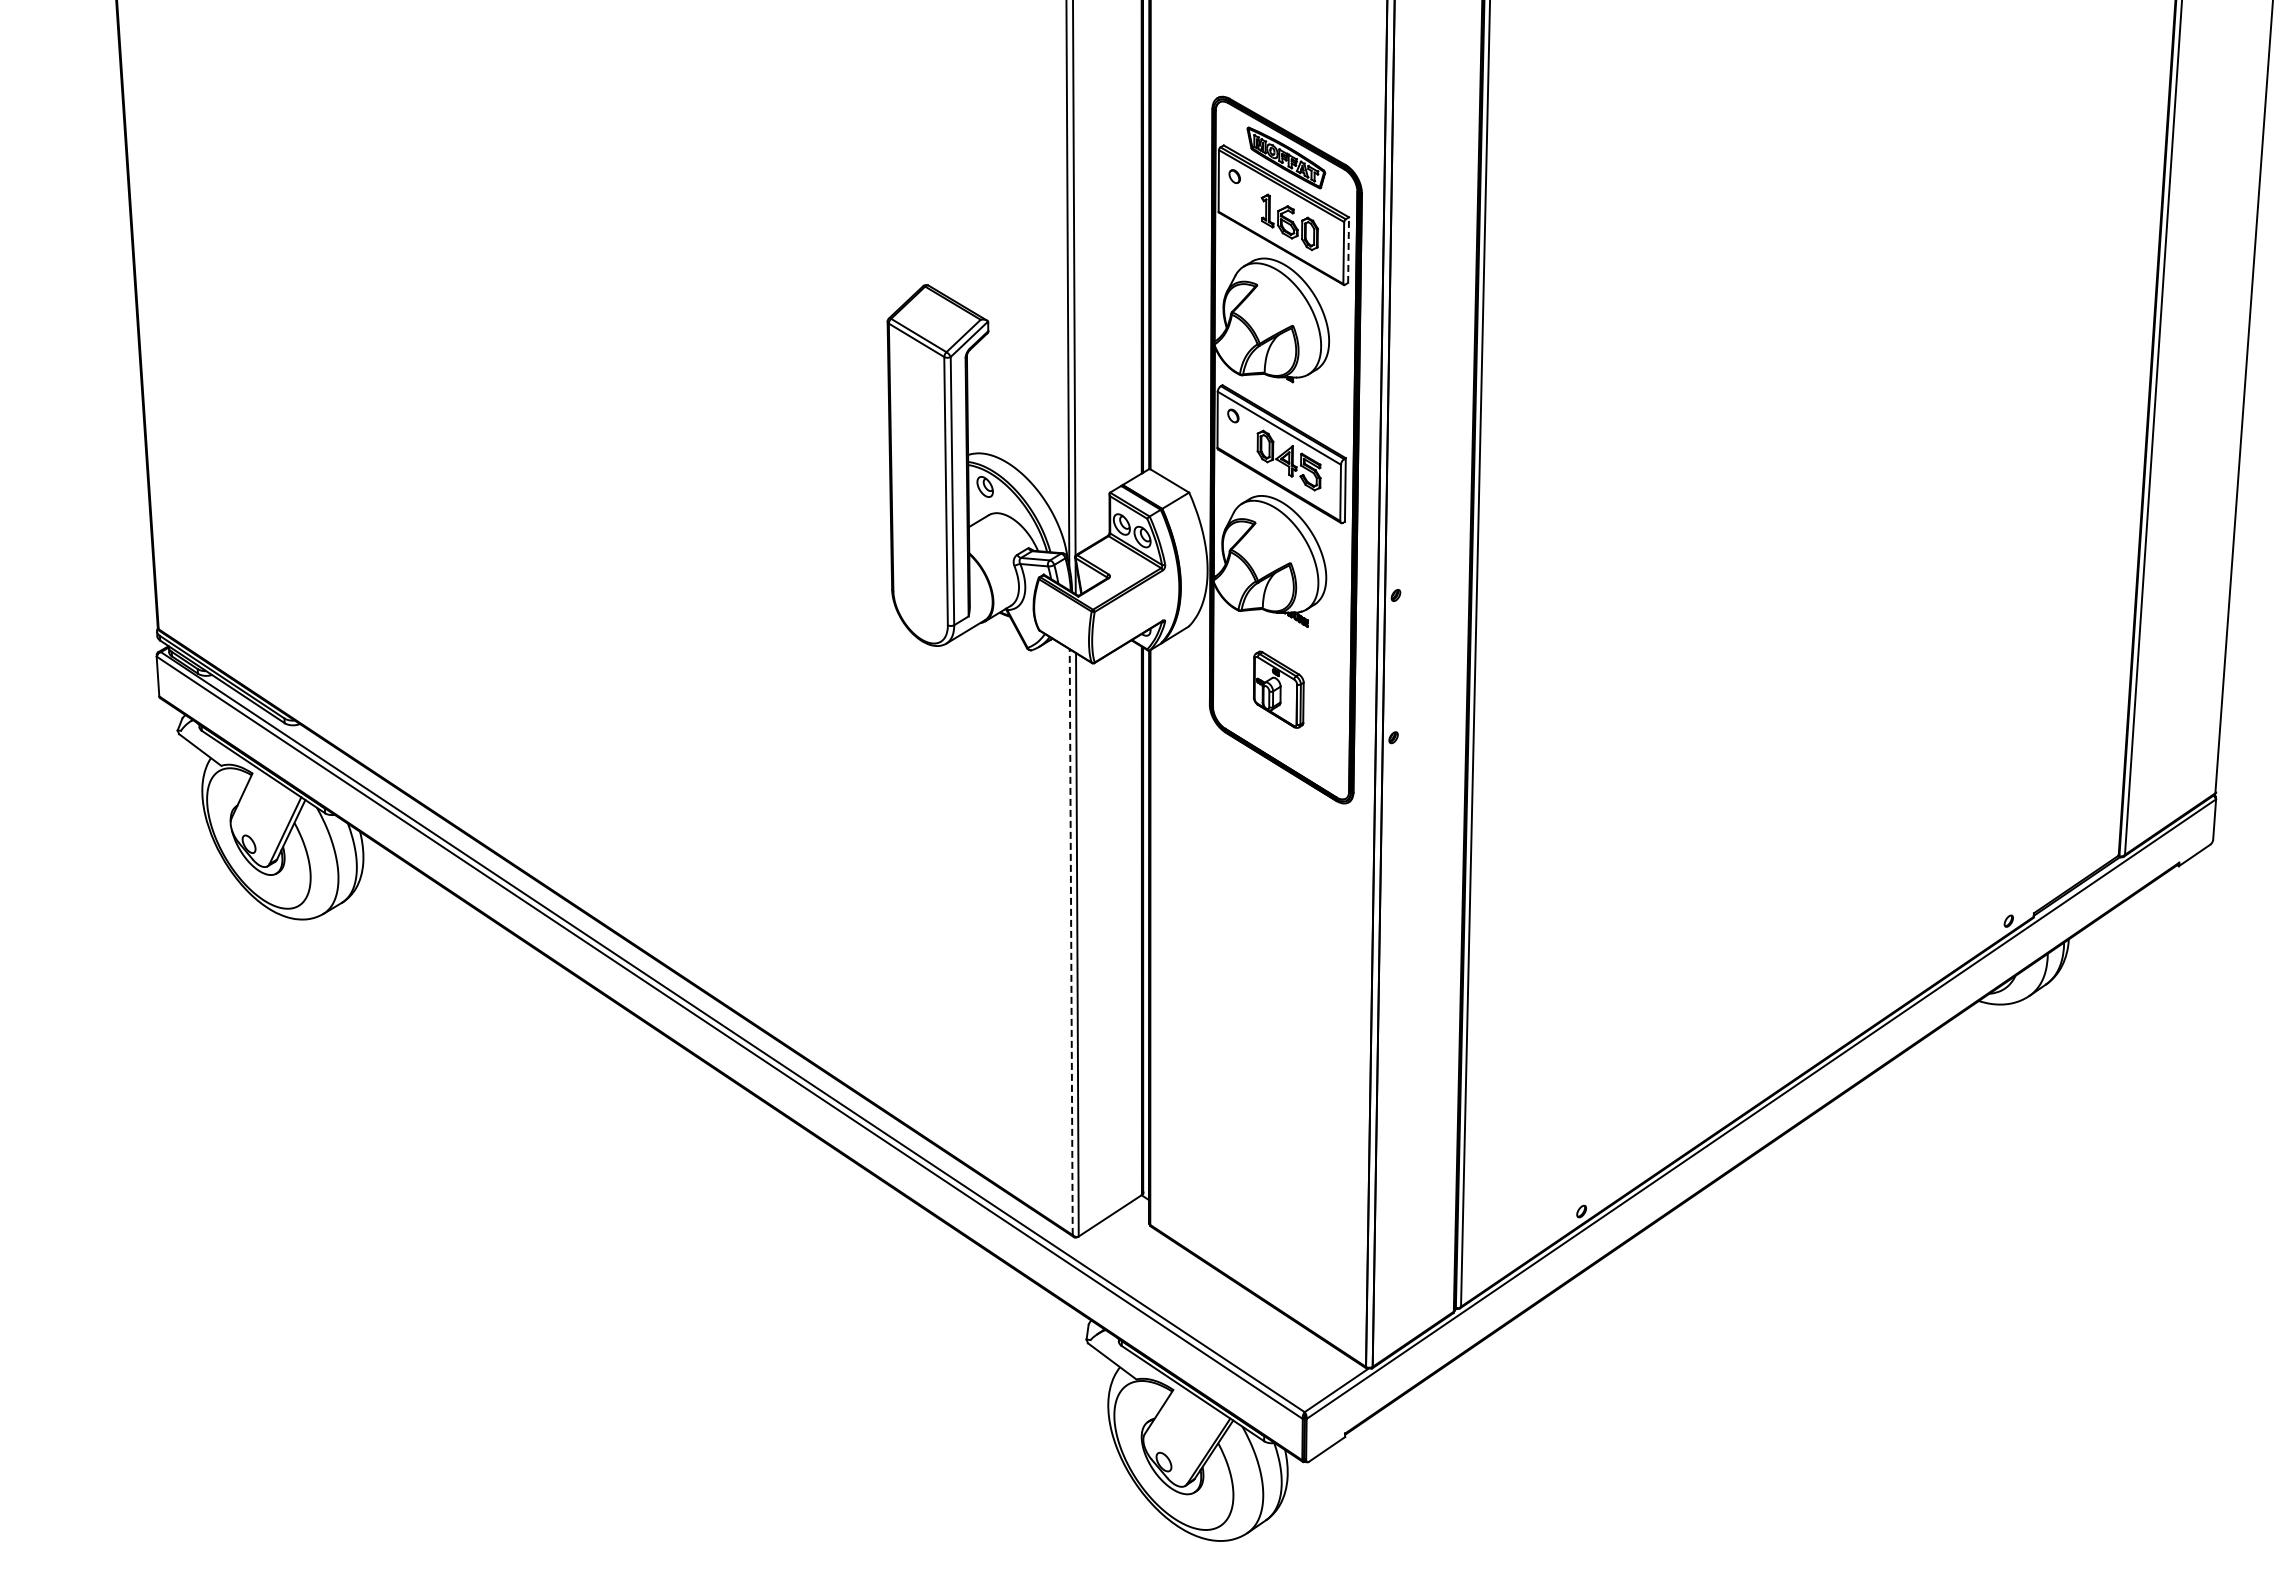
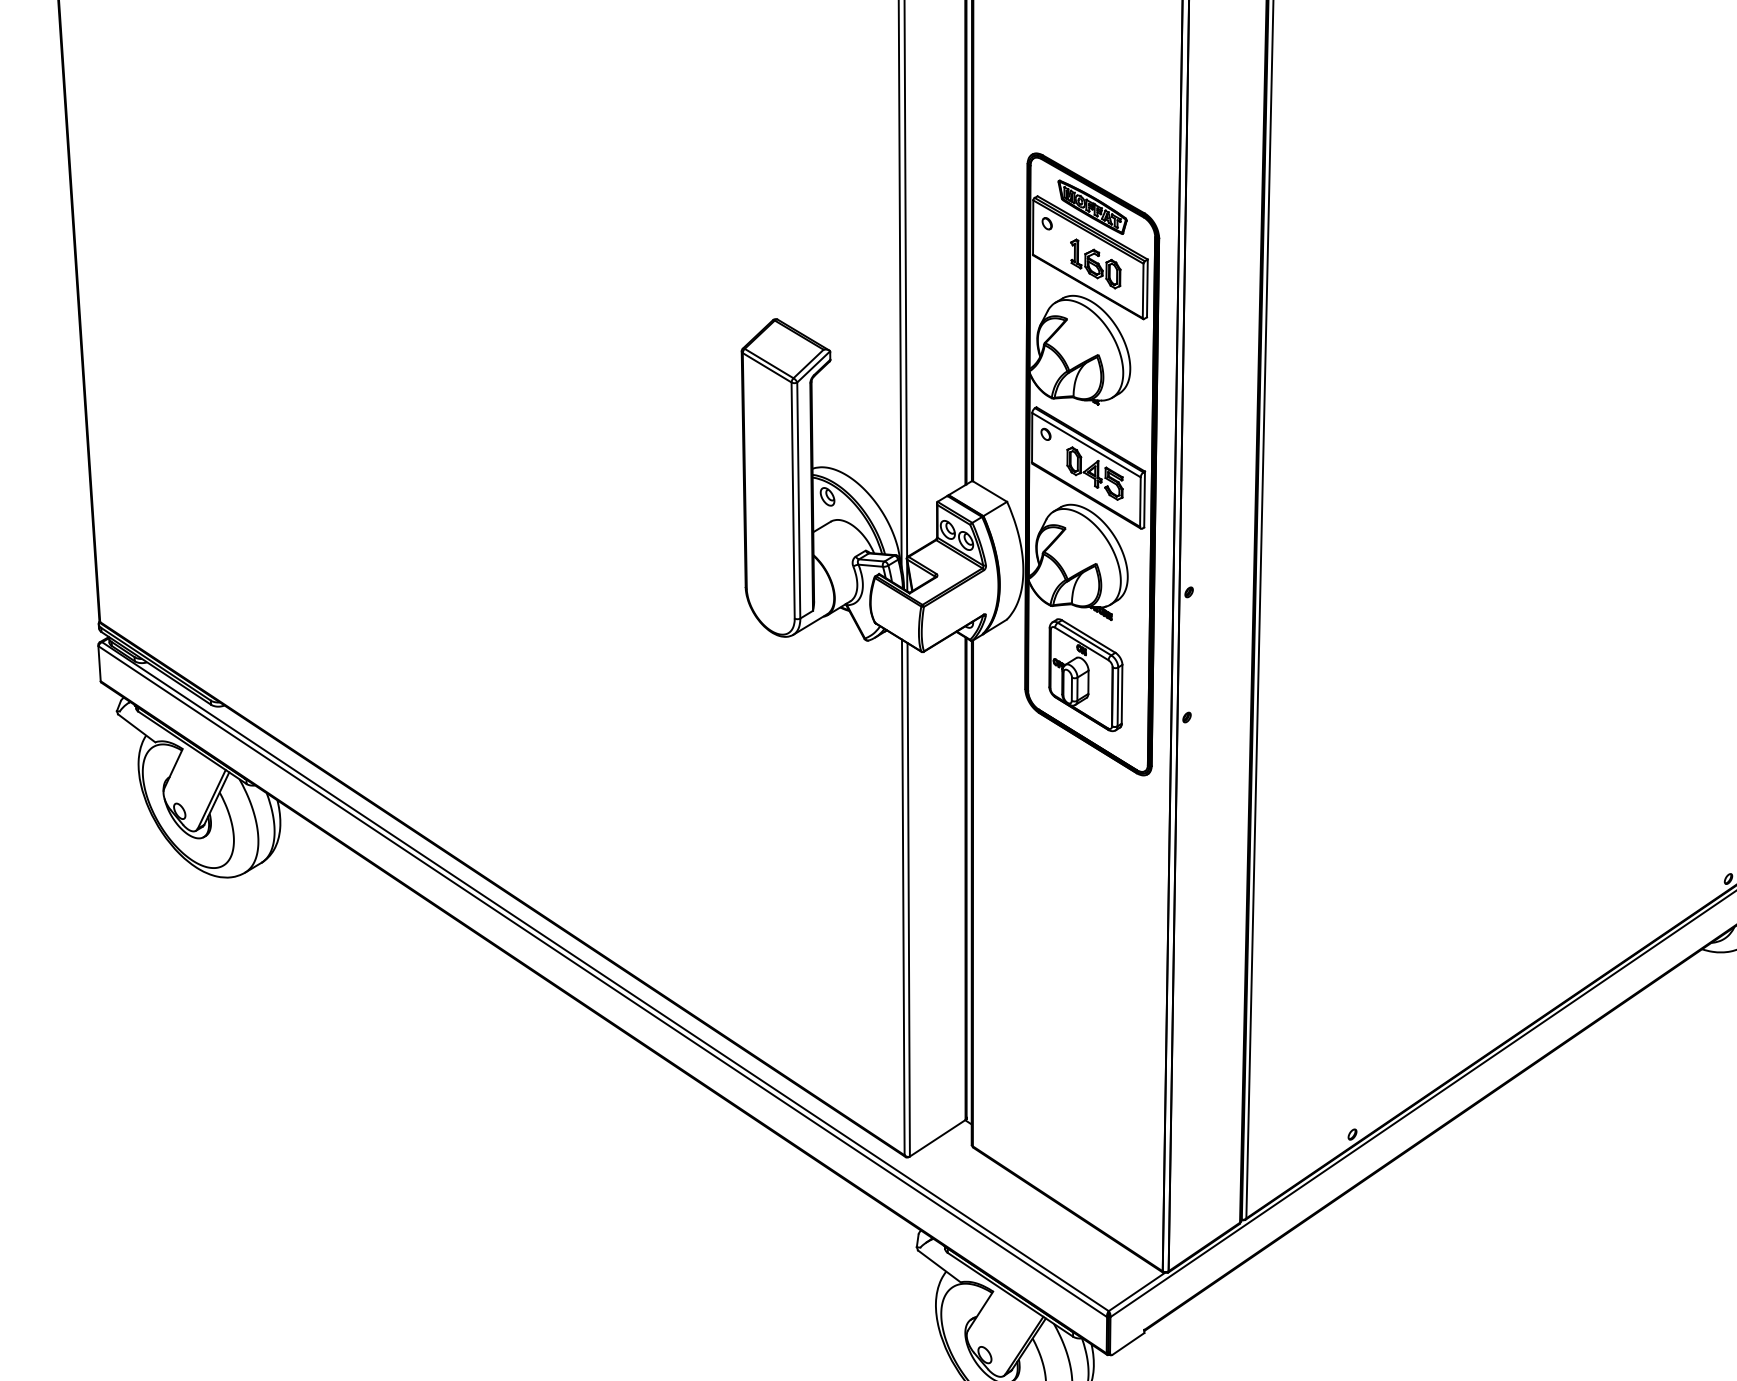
line: (1348, 250) -> (1147, 288), dashed -> solid
part: (1278, 689) -> (1085, 675), size x1.67
line: (1071, 942) -> (903, 897), dashed -> solid

